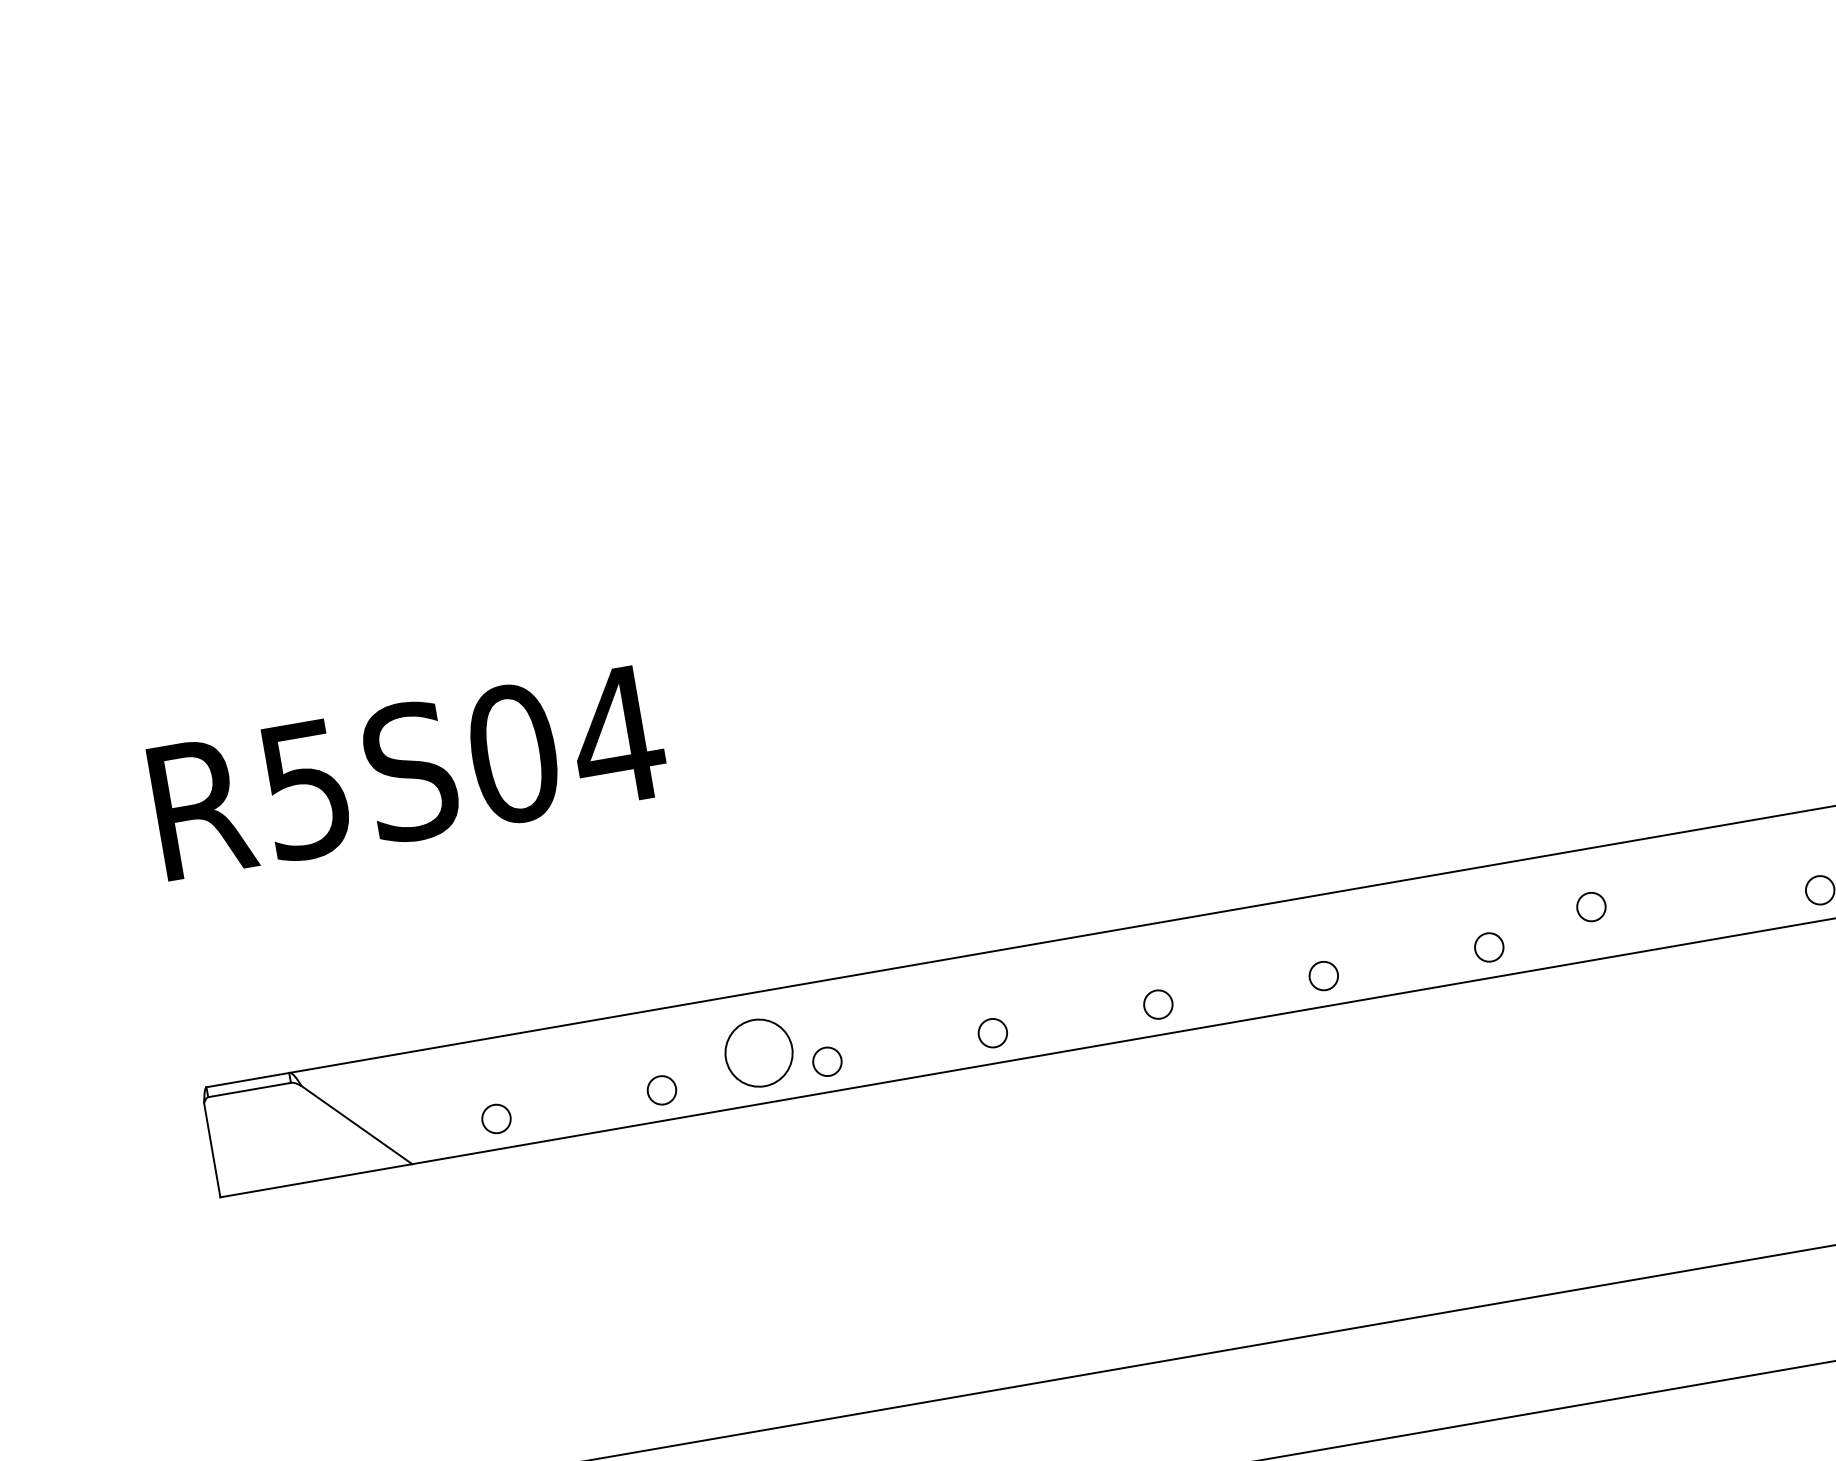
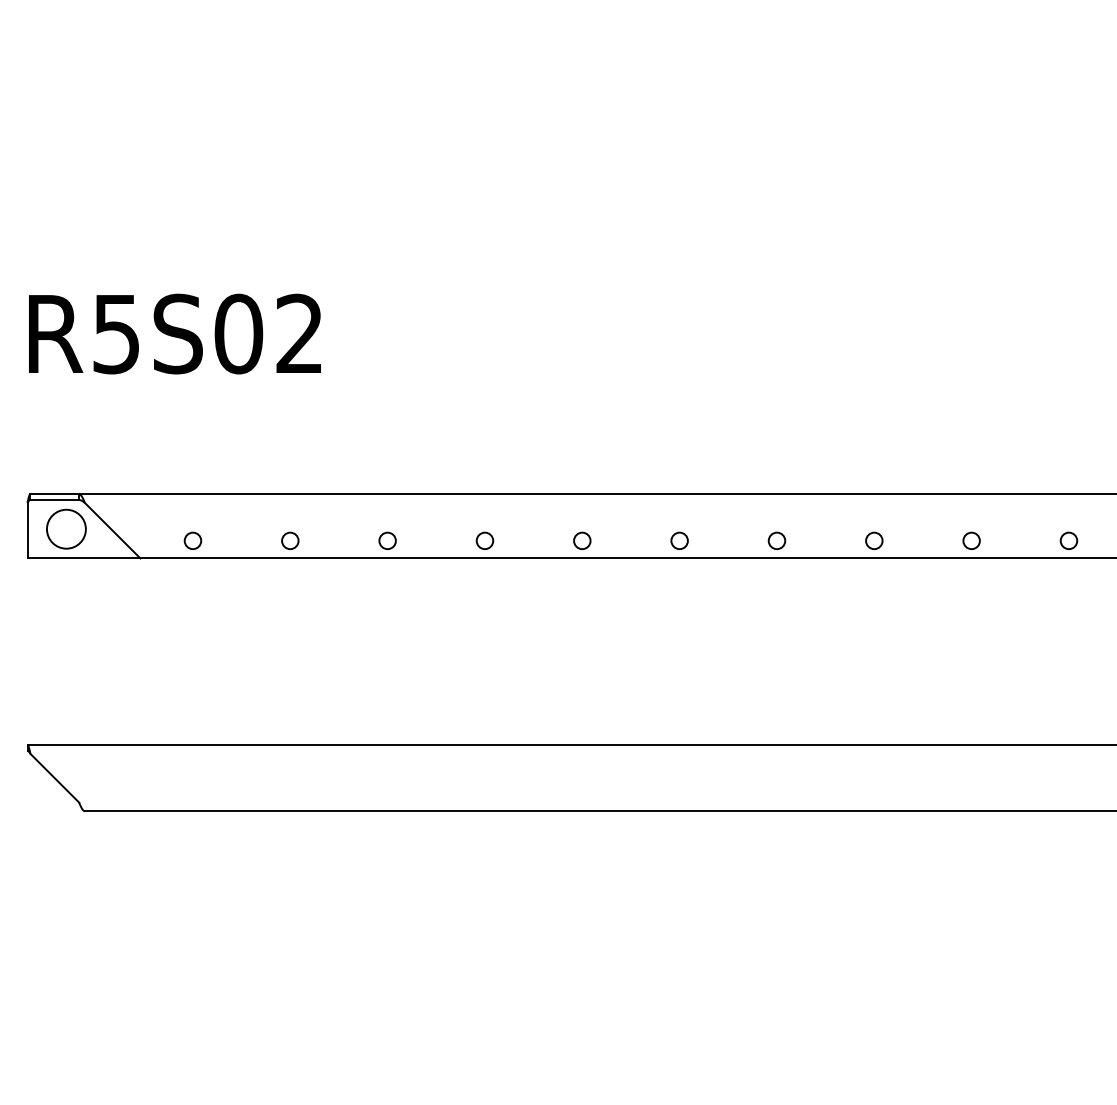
text: (616, 733) -> (299, 332), R5S04 -> R5S02
circle: (1591, 906) -> (874, 540), moved
circle: (758, 1051) -> (66, 528), moved

